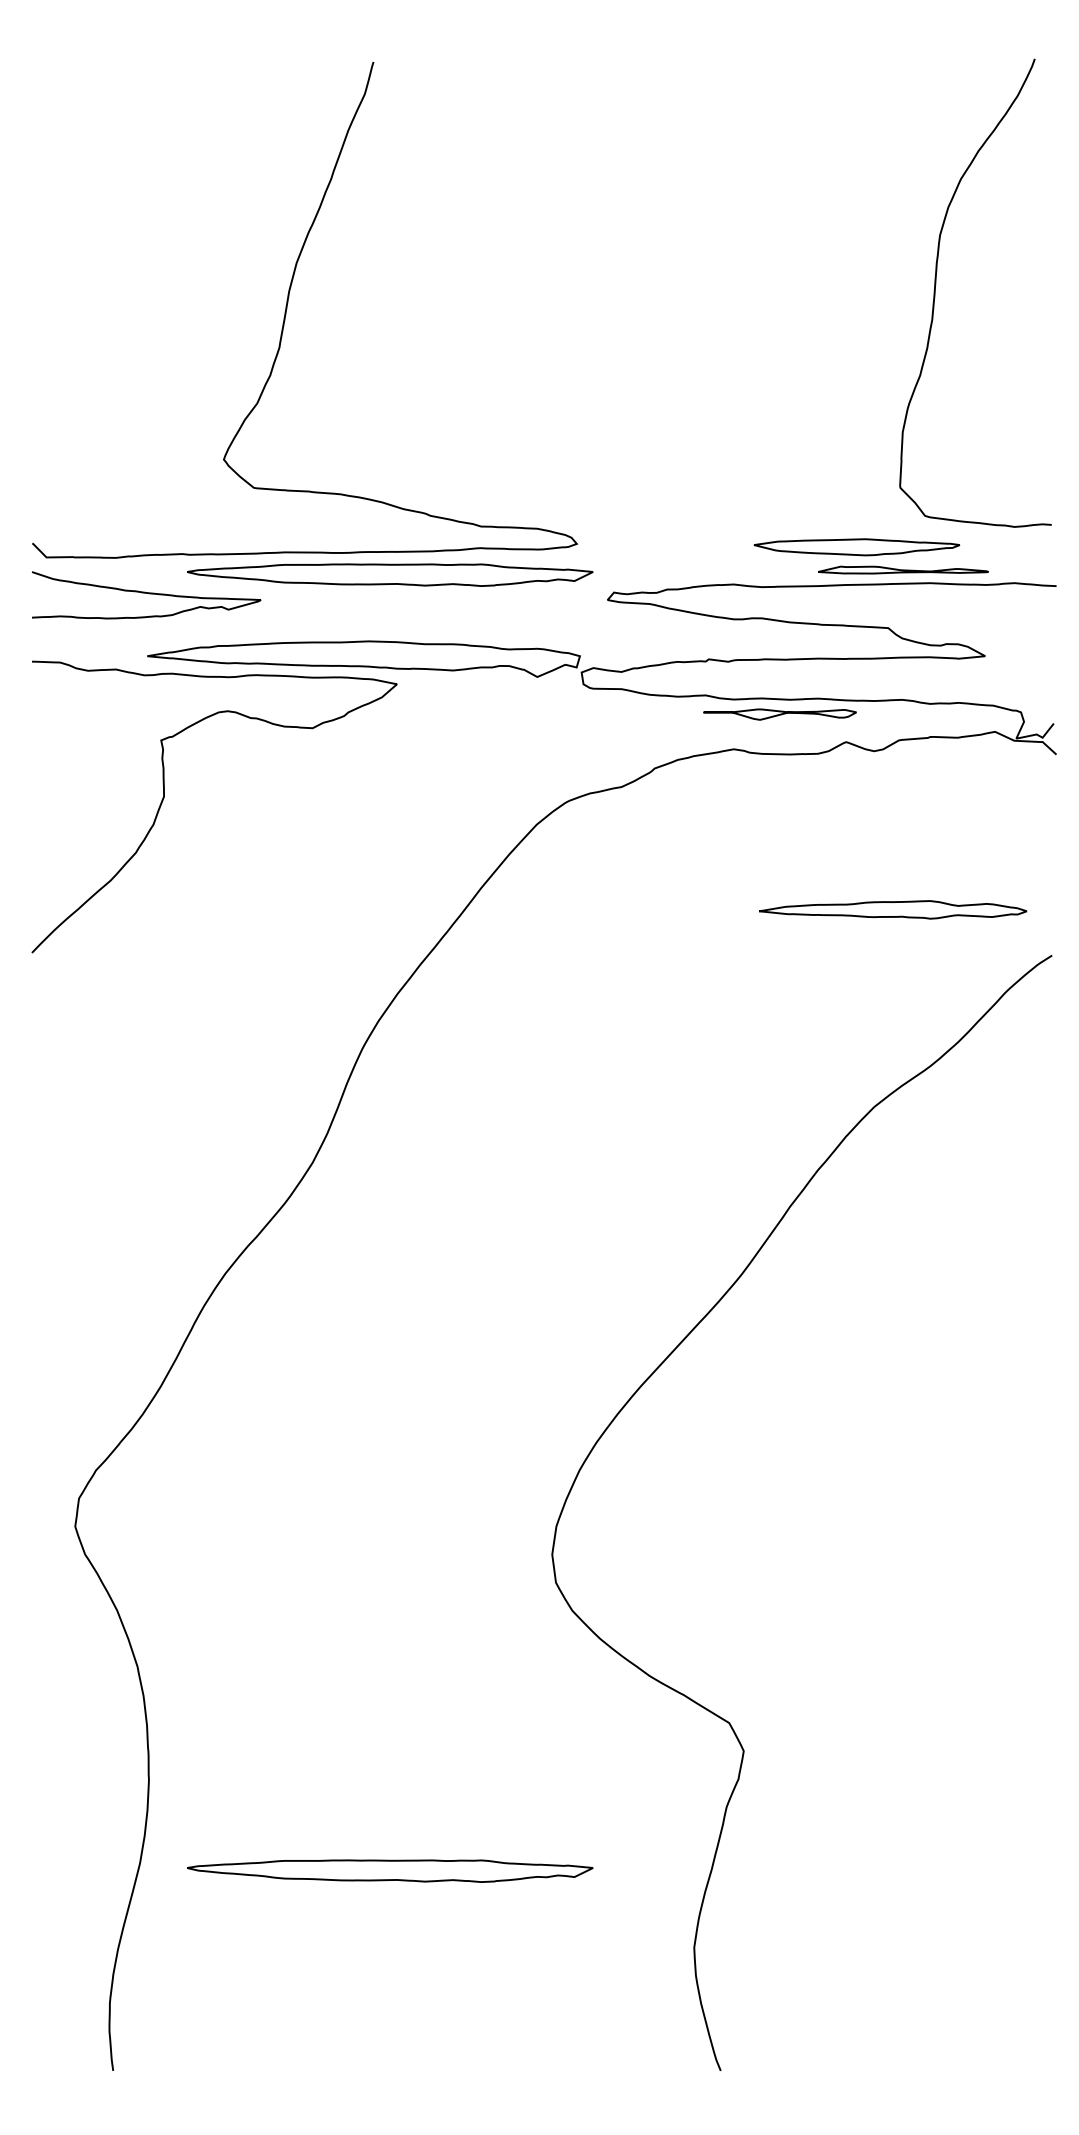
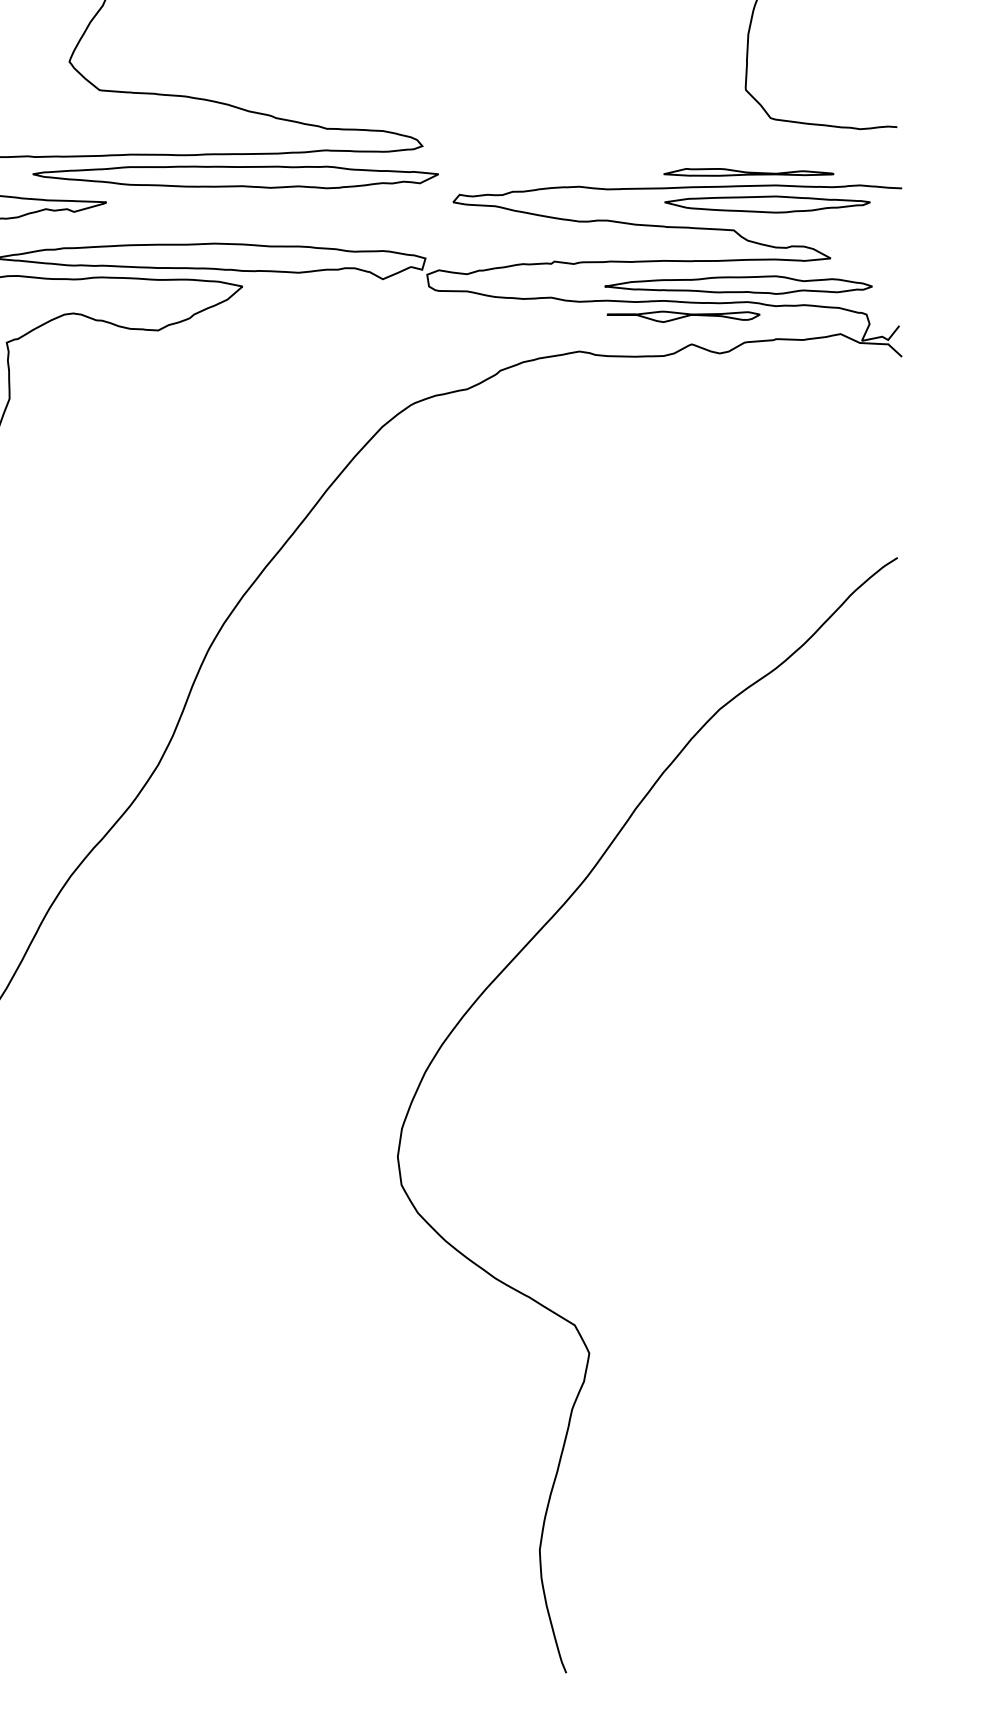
part: (856, 547) -> (767, 204), moved
part: (779, 714) -> (683, 316), moved
part: (893, 909) -> (739, 284), moved
part: (390, 1870) -> (236, 1472), removed

